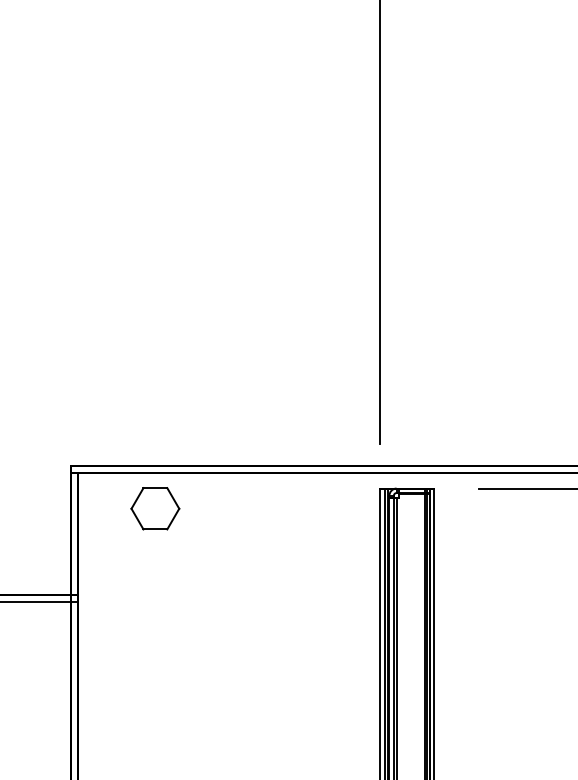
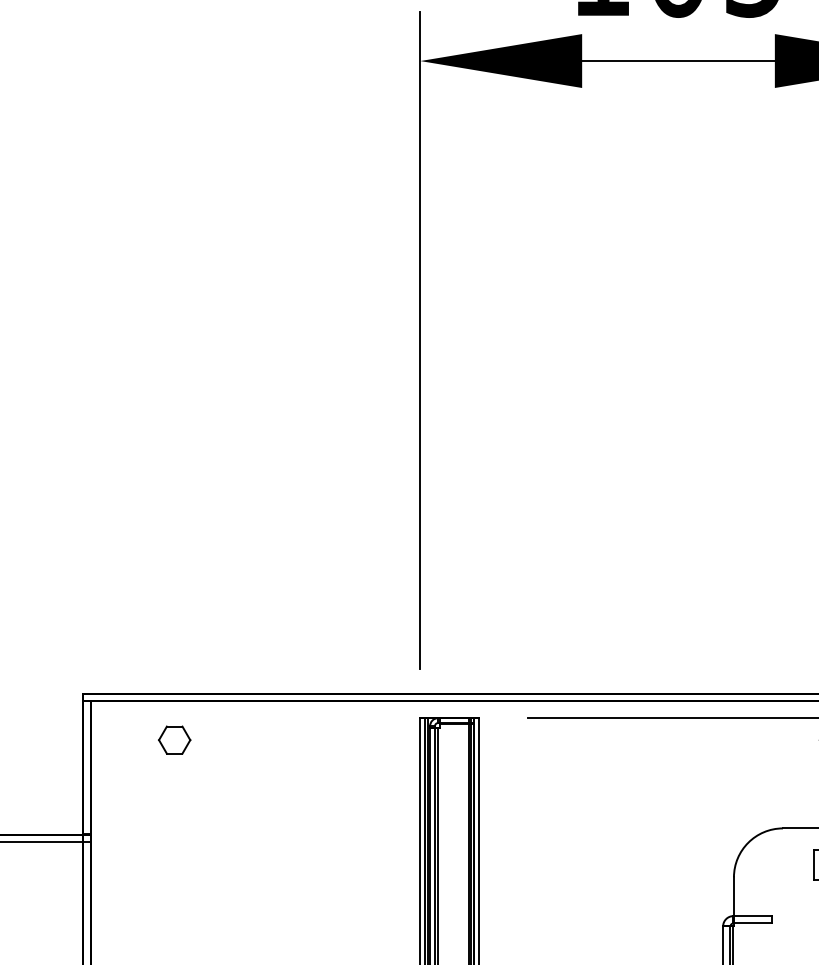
part: (155, 508) -> (174, 739), size x0.6

